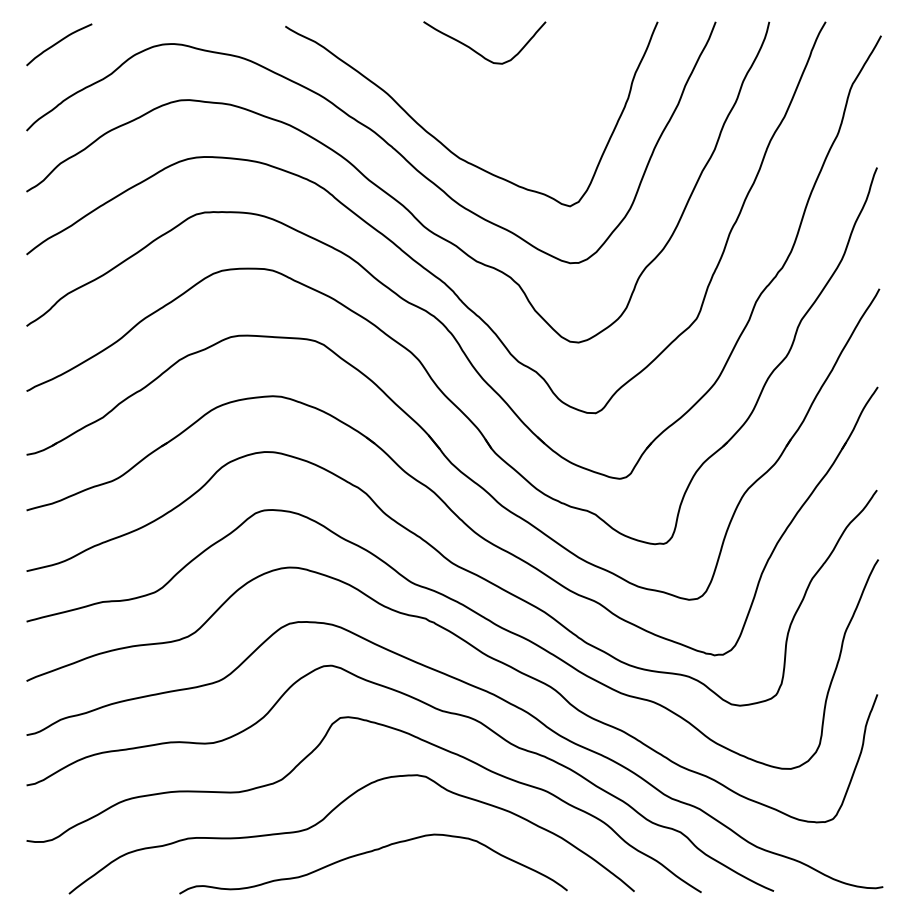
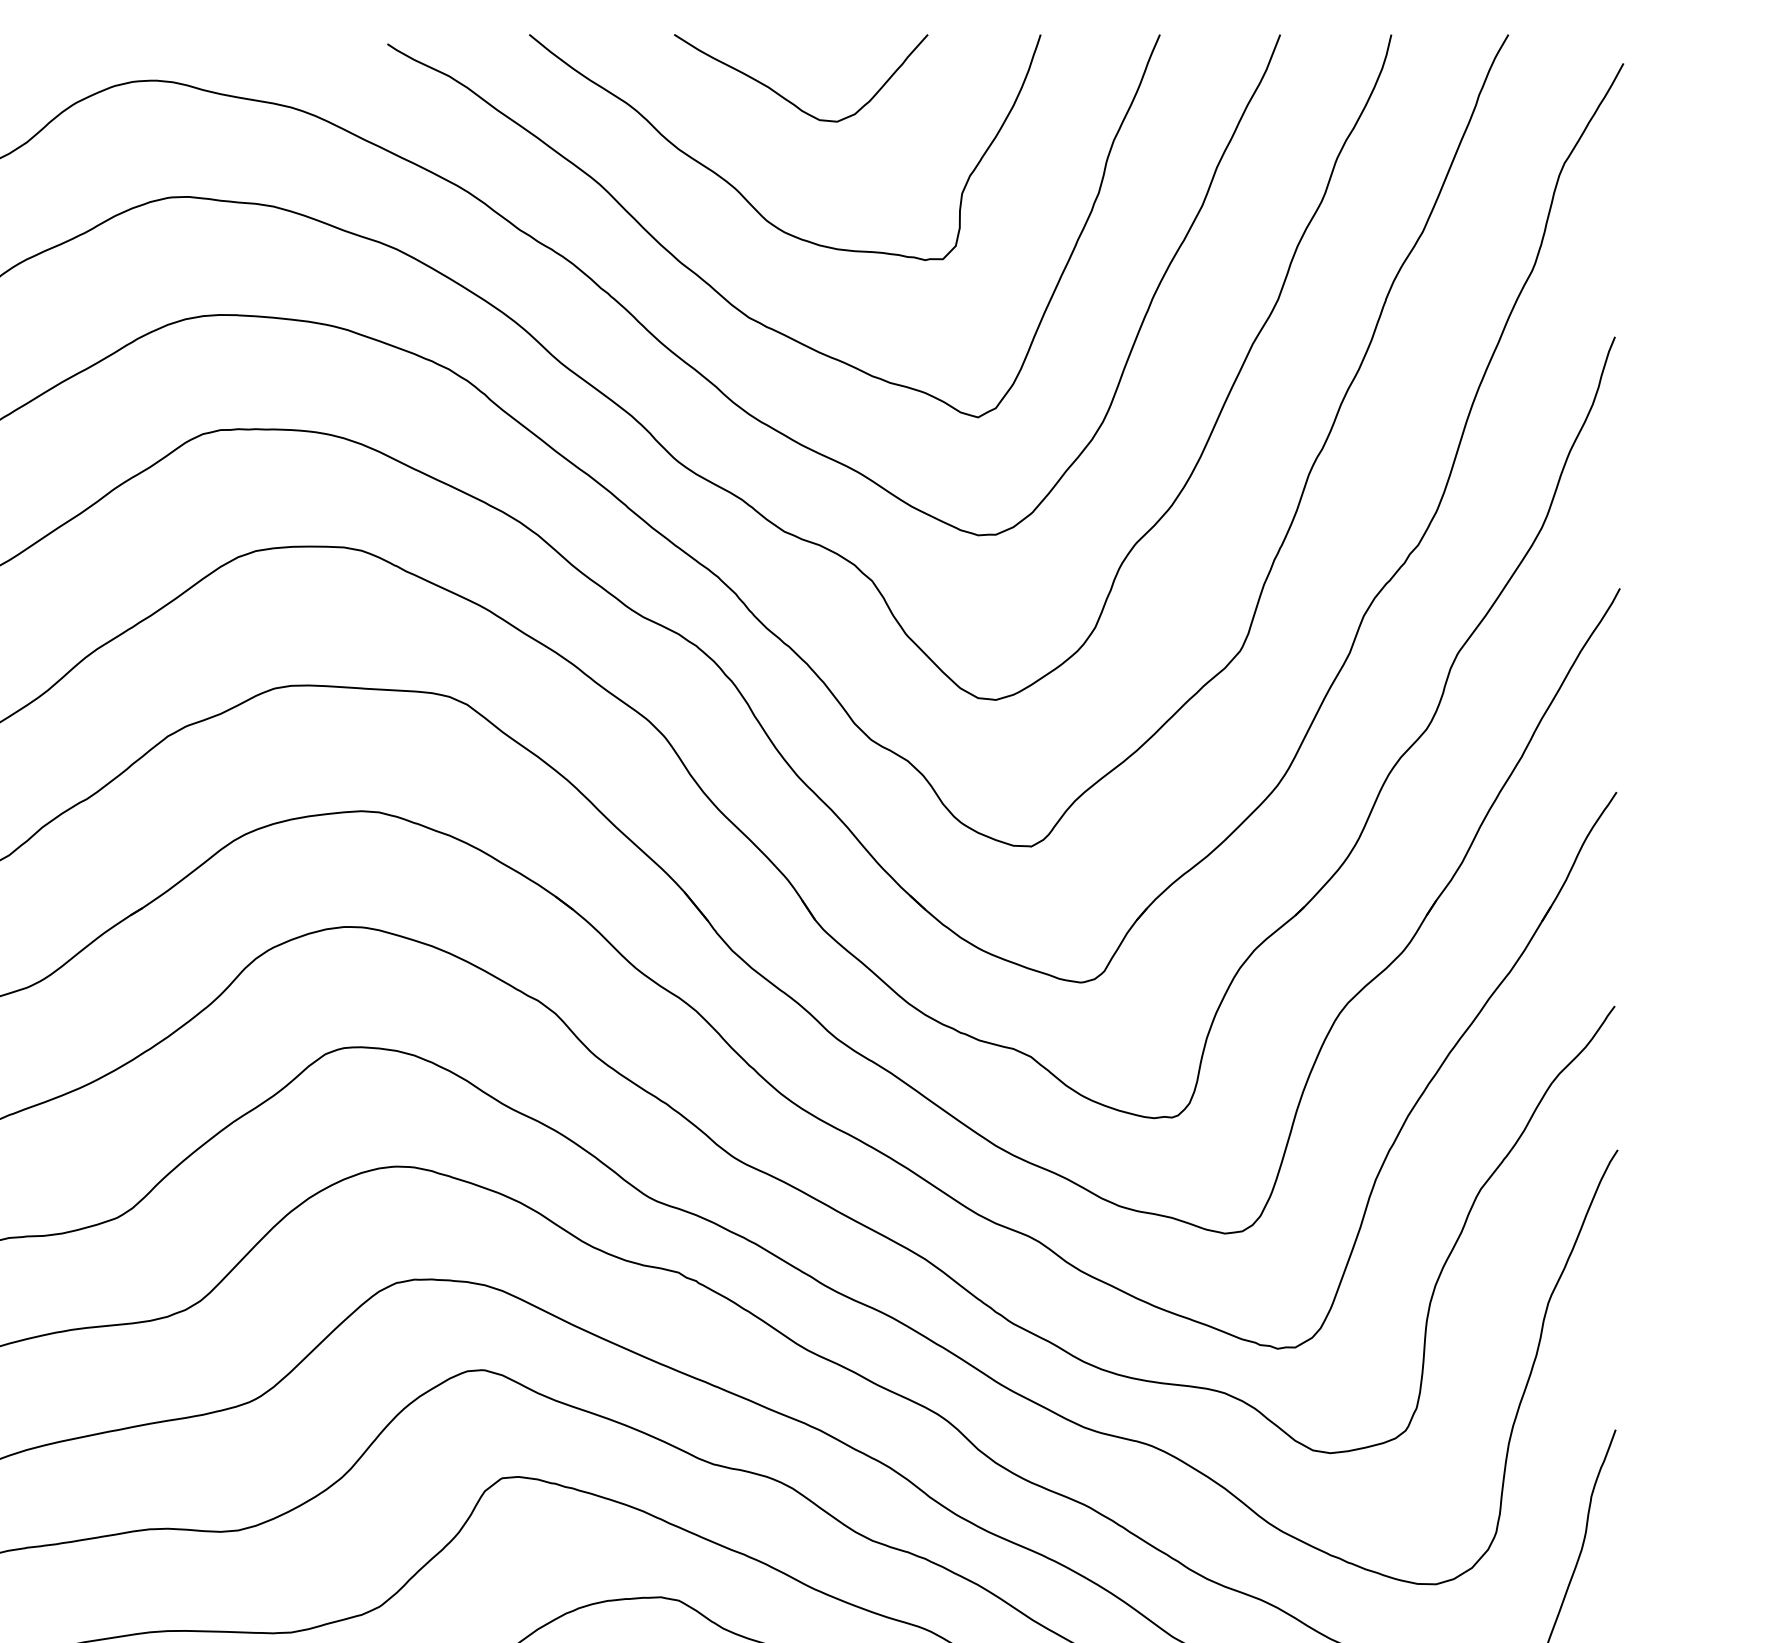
curve: (455, 97) -> (740, 191), added

